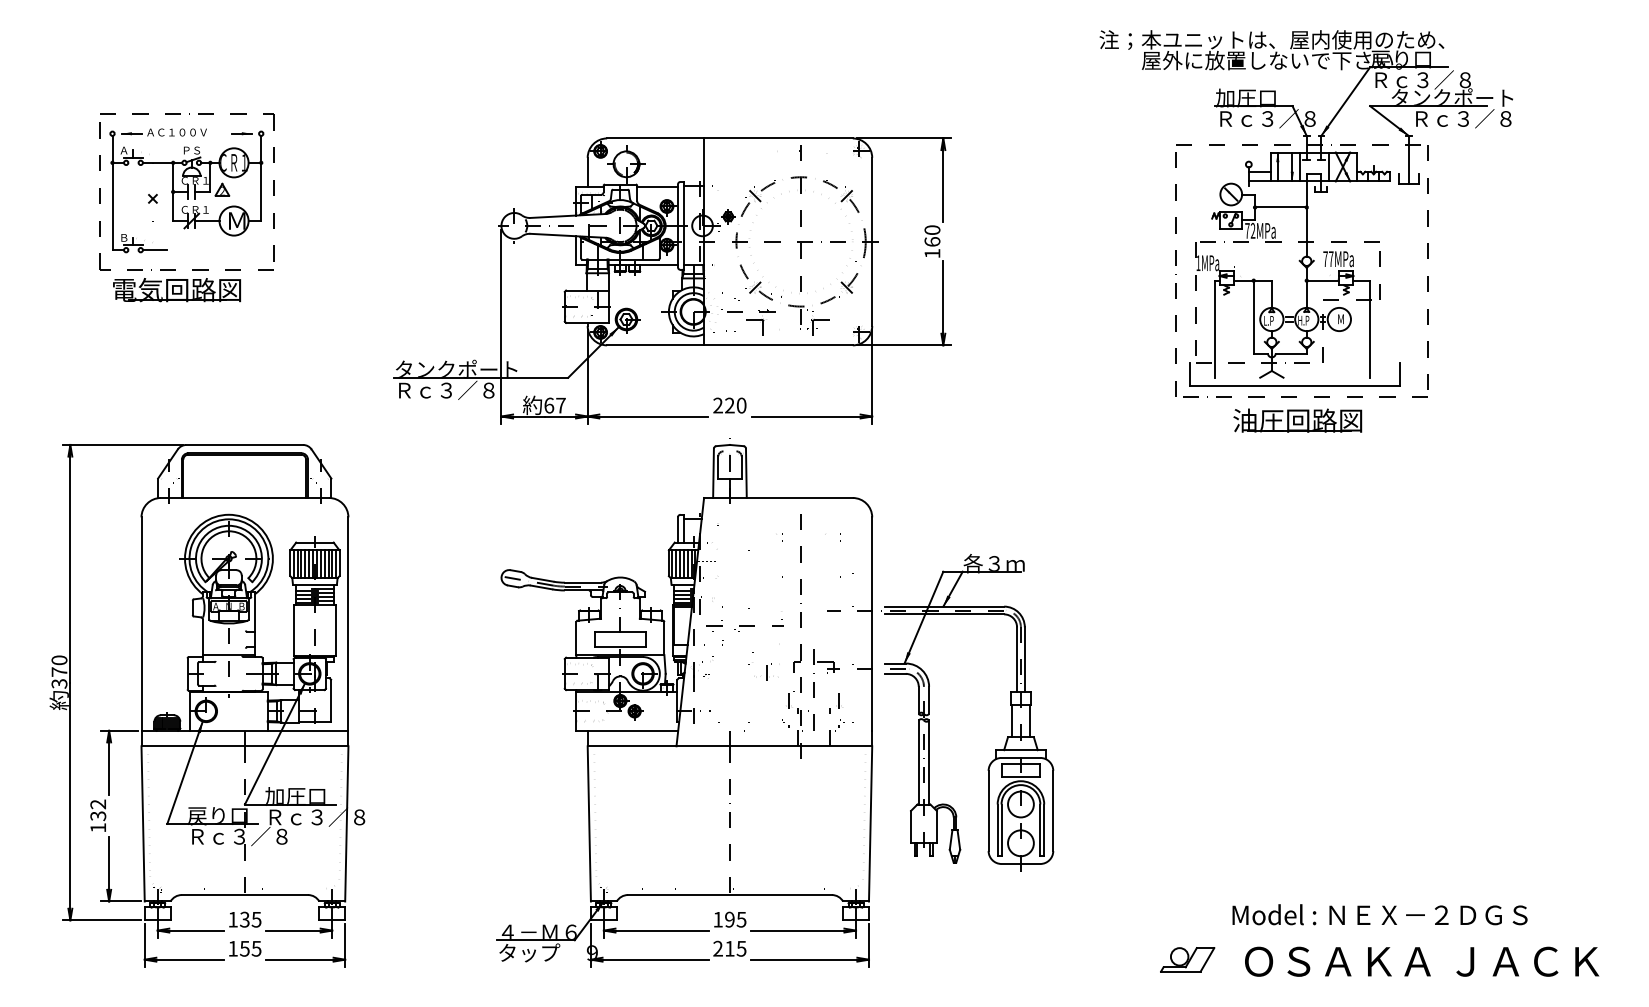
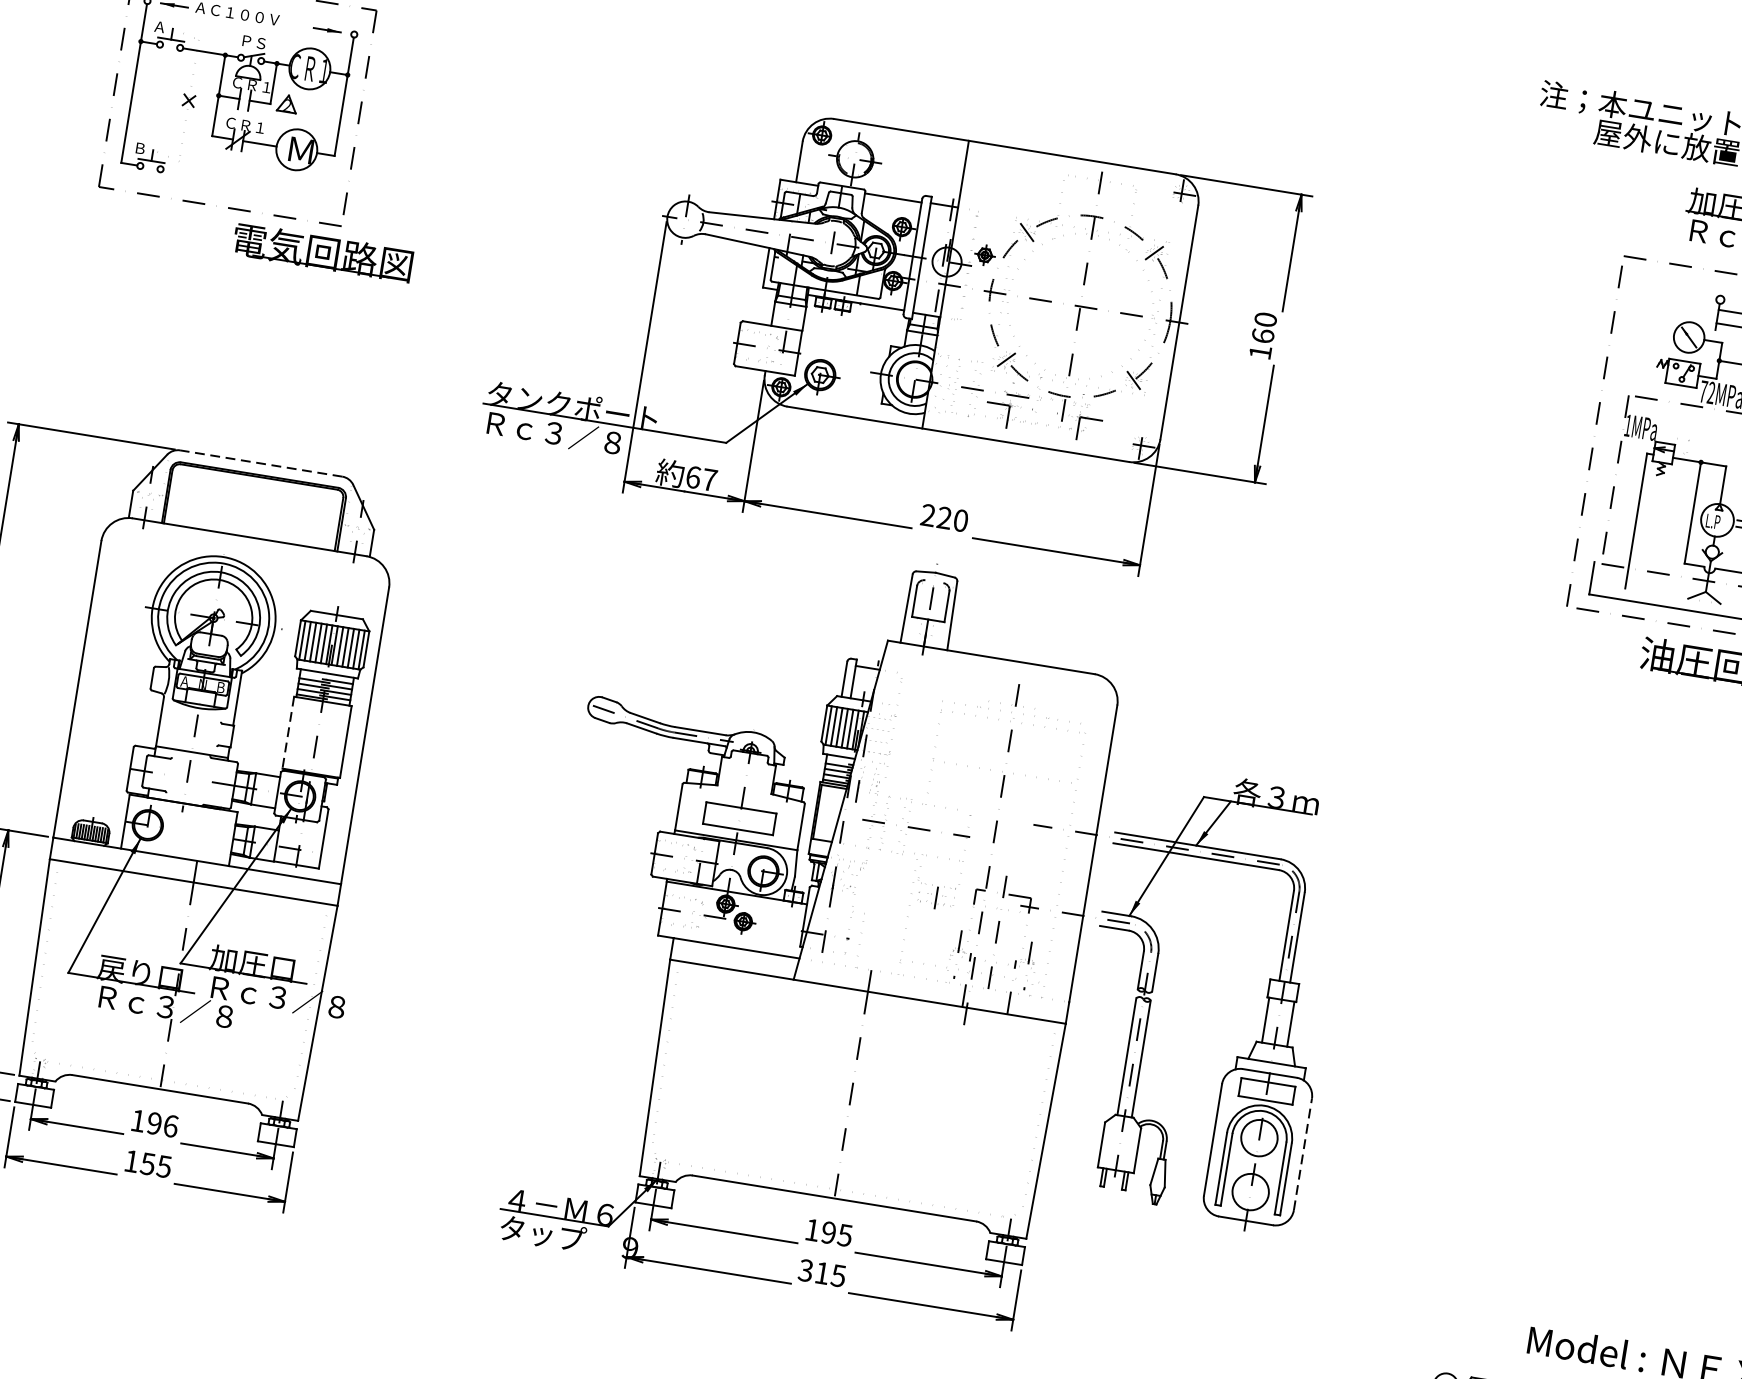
line: (154, 250) -> (179, 172), removed
part: (176, 290) -> (322, 253), moved
line: (244, 444) -> (261, 462), solid -> dashed
line: (294, 630) -> (288, 732), solid -> dashed
line: (1053, 810) -> (1303, 1153), solid -> dashed
text: (250, 919) -> (162, 1124), 135 -> 196
text: (717, 948) -> (805, 1270), 215 -> 315

